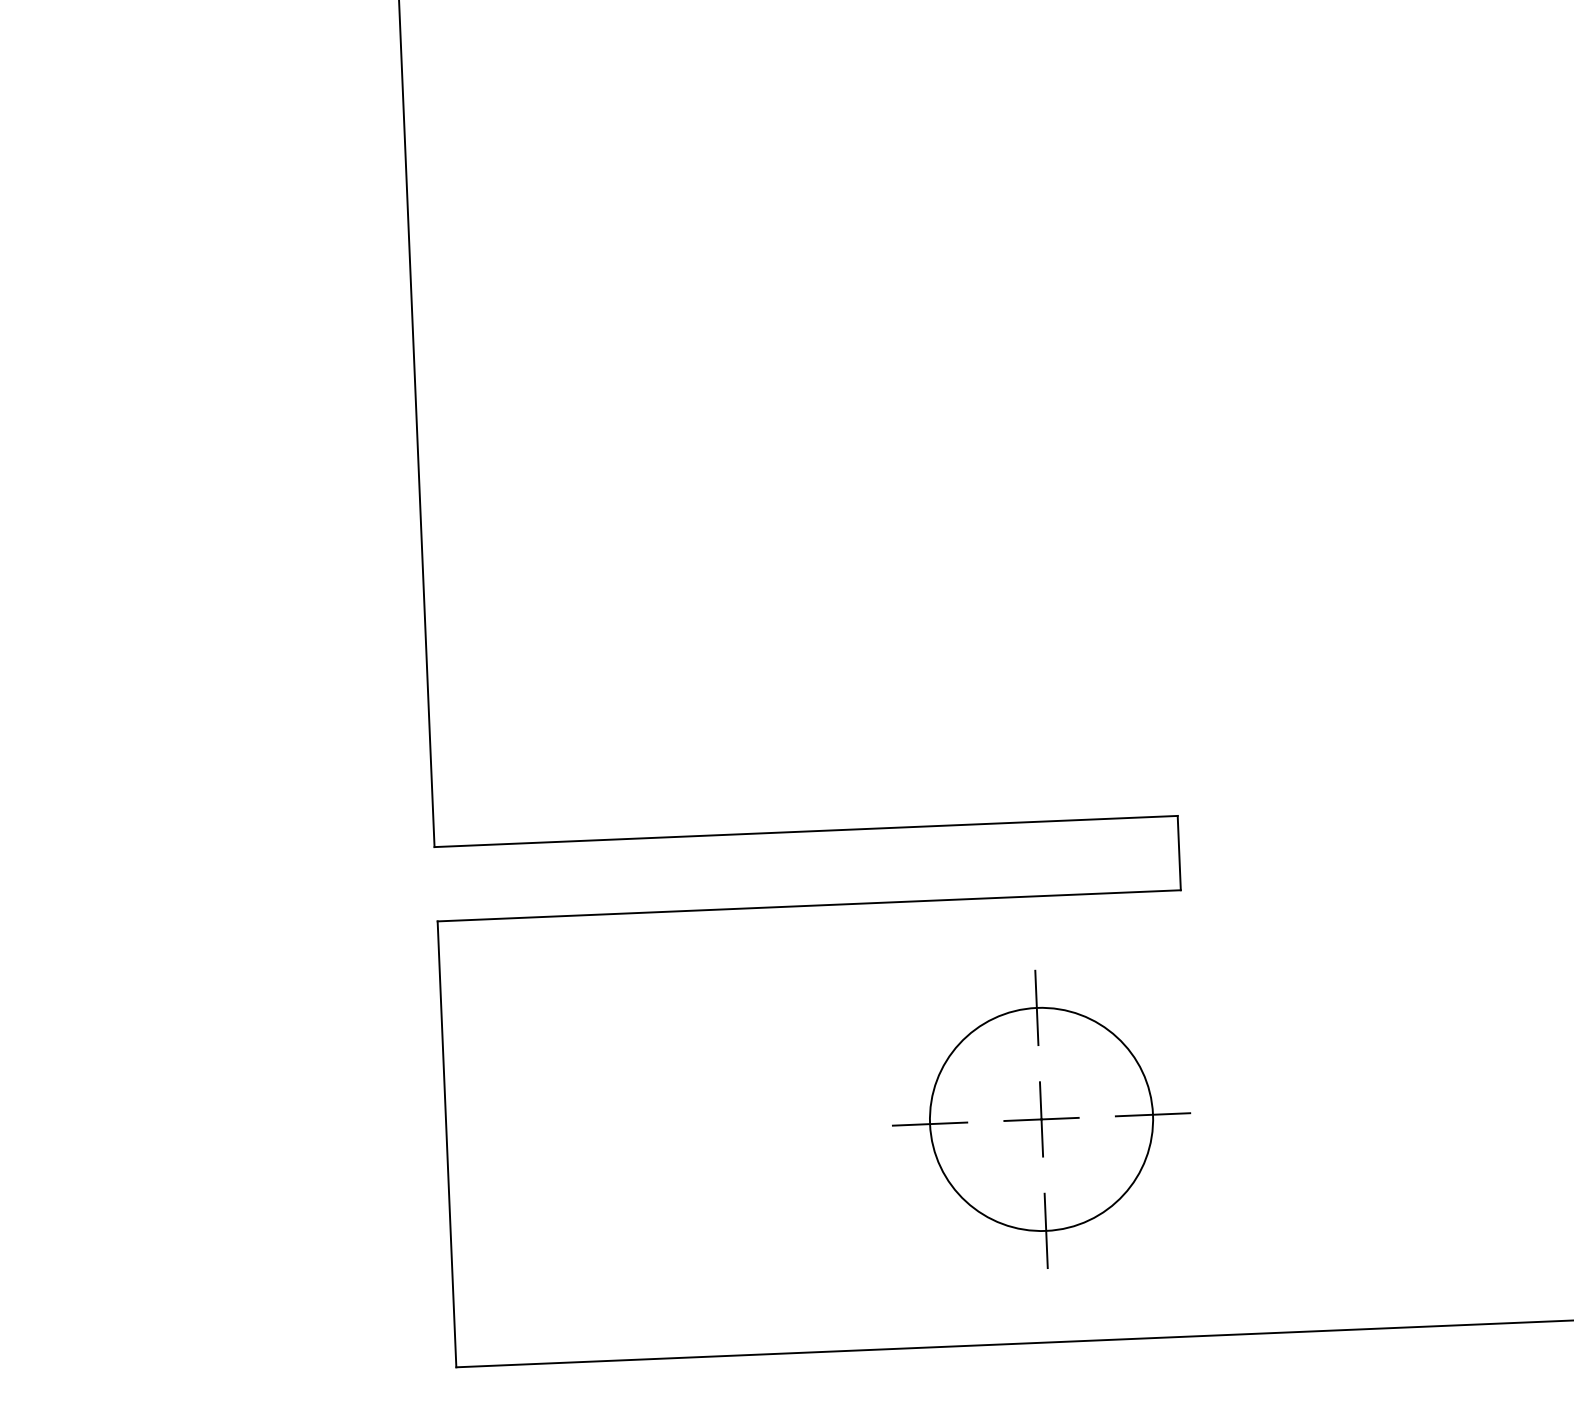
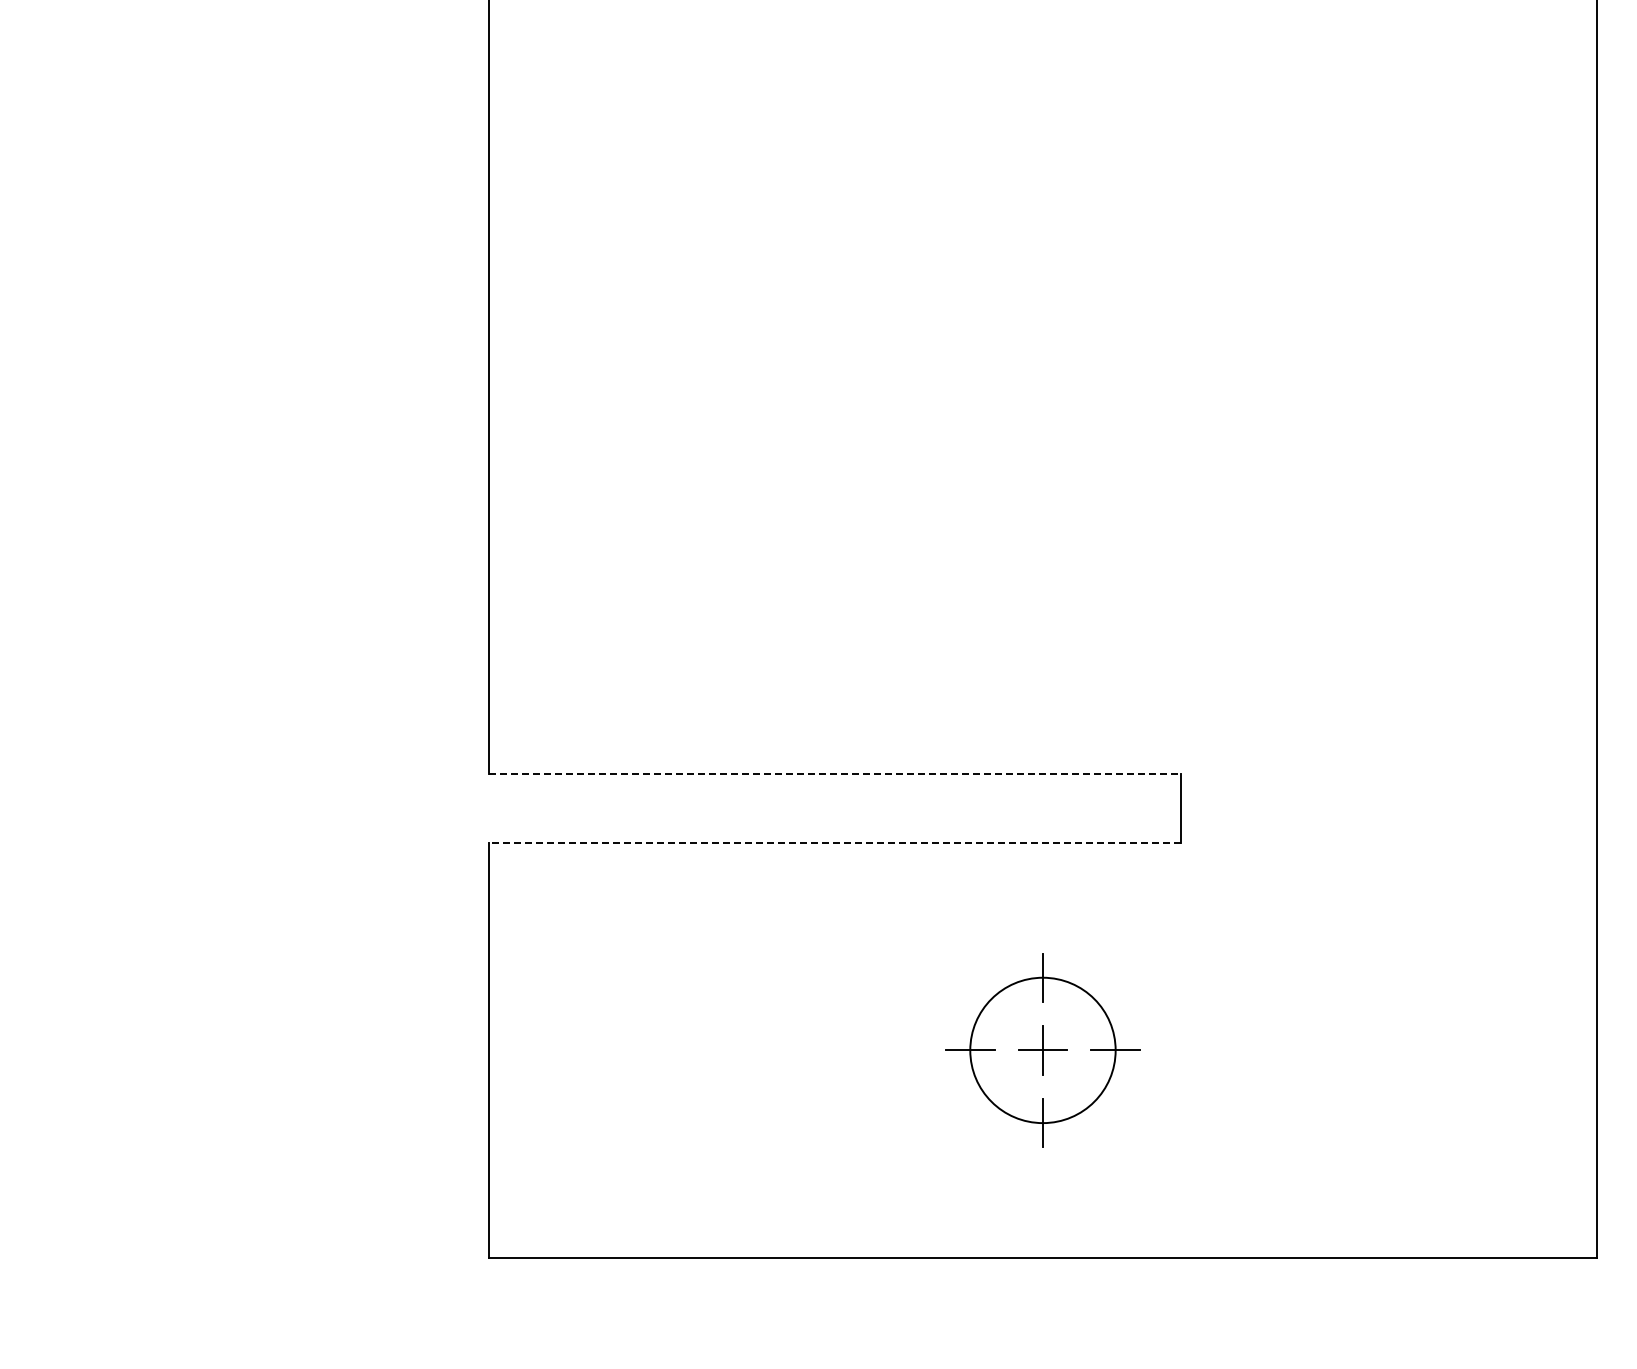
line: (806, 831) -> (835, 773), solid -> dashed
line: (808, 905) -> (834, 842), solid -> dashed
part: (1041, 1119) -> (1042, 1050), size x0.7

